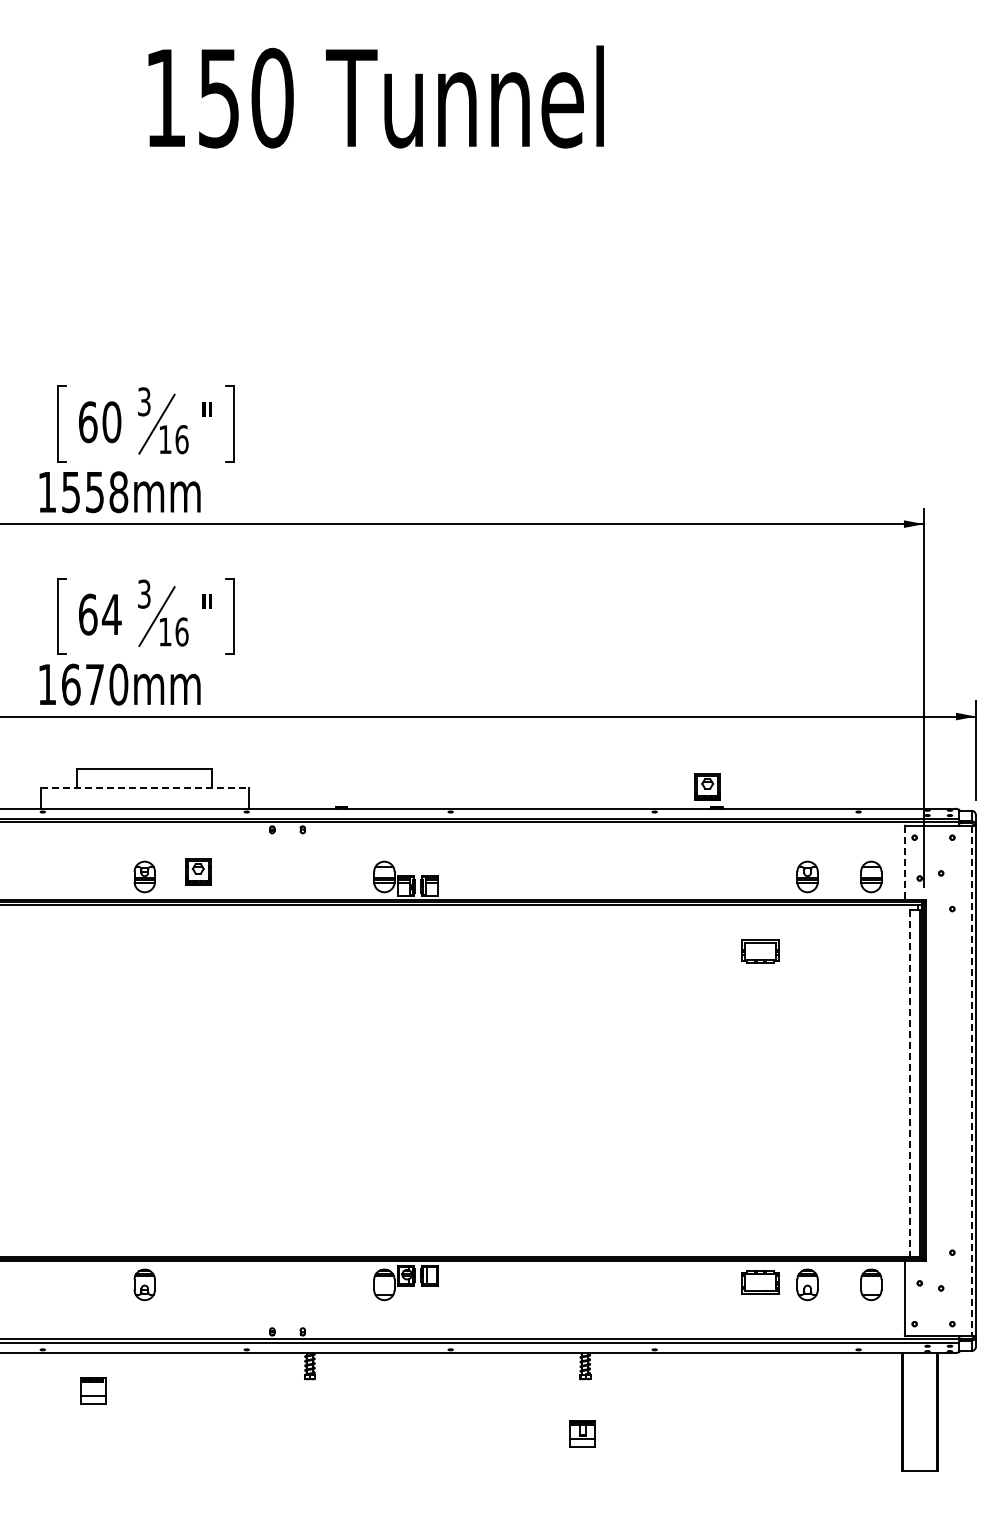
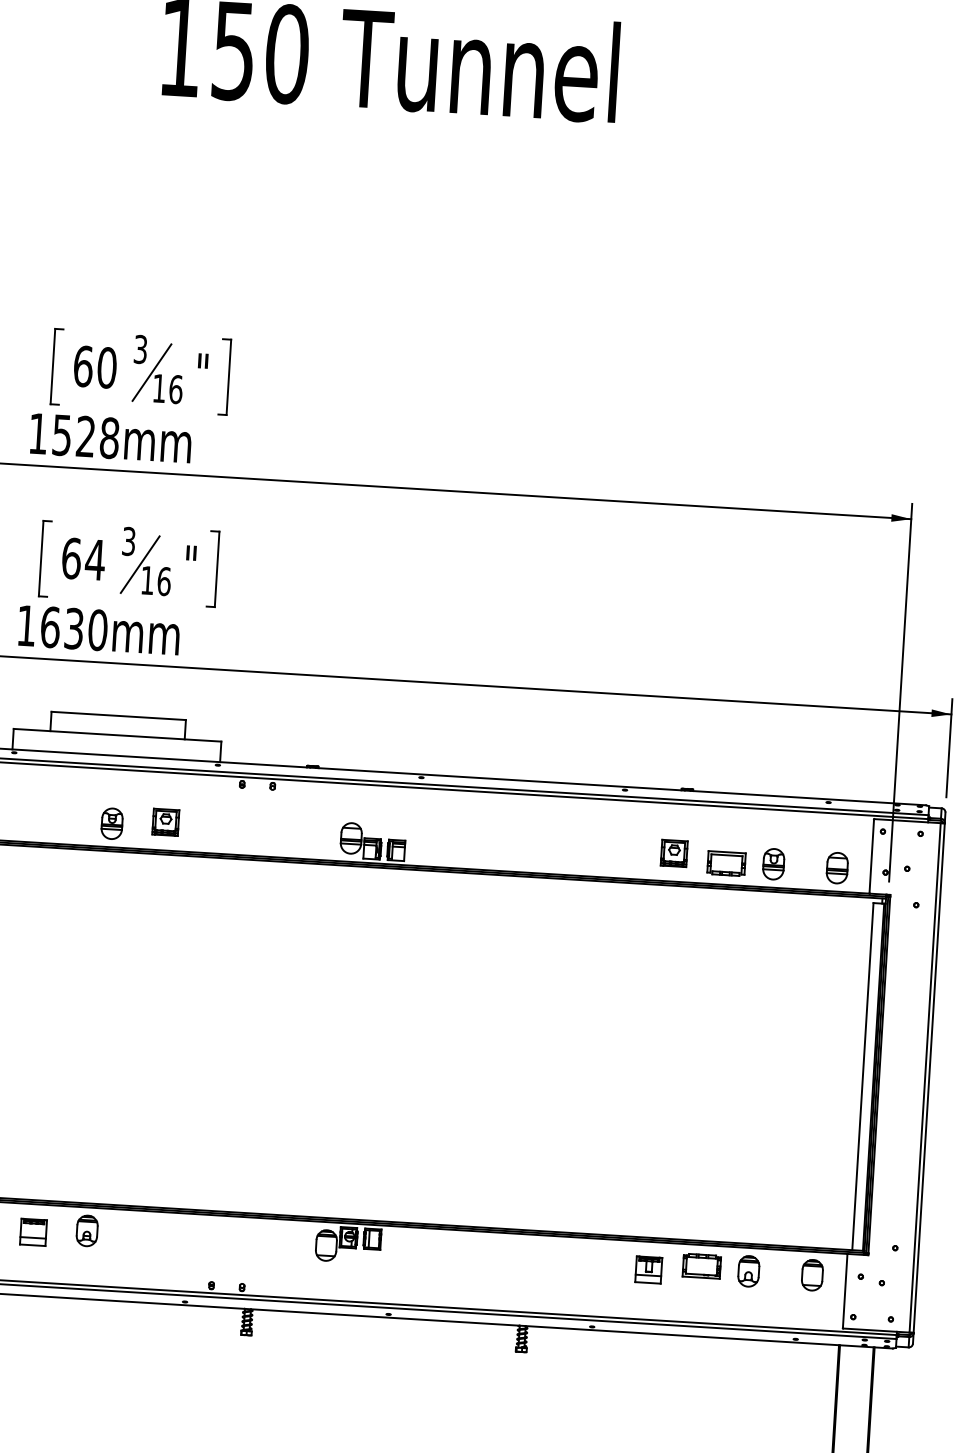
text: (94, 492) -> (85, 436), 1558mm -> 1528mm
text: (94, 684) -> (73, 628), 1670mm -> 1630mm
part: (707, 786) -> (674, 852), moved
line: (145, 788) -> (118, 735), dashed -> solid
line: (904, 863) -> (871, 856), dashed -> solid
part: (760, 951) -> (726, 863), moved
line: (971, 1081) -> (924, 1078), dashed -> solid
line: (909, 1083) -> (862, 1076), dashed -> solid
part: (93, 1390) -> (33, 1232), moved
part: (582, 1433) -> (648, 1269), moved

